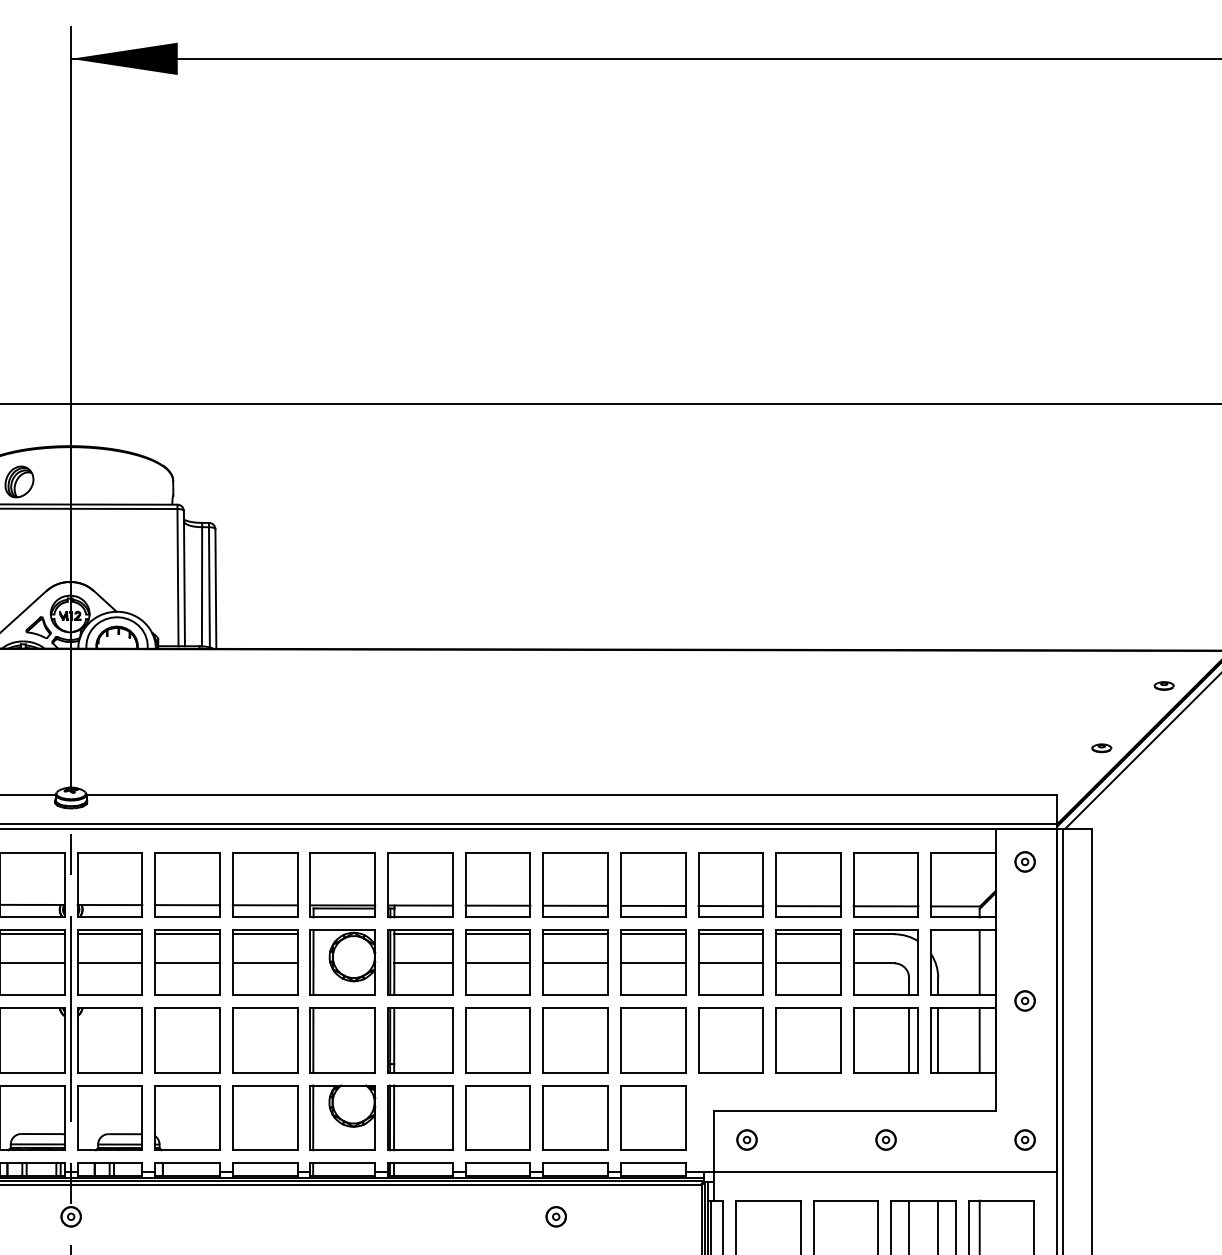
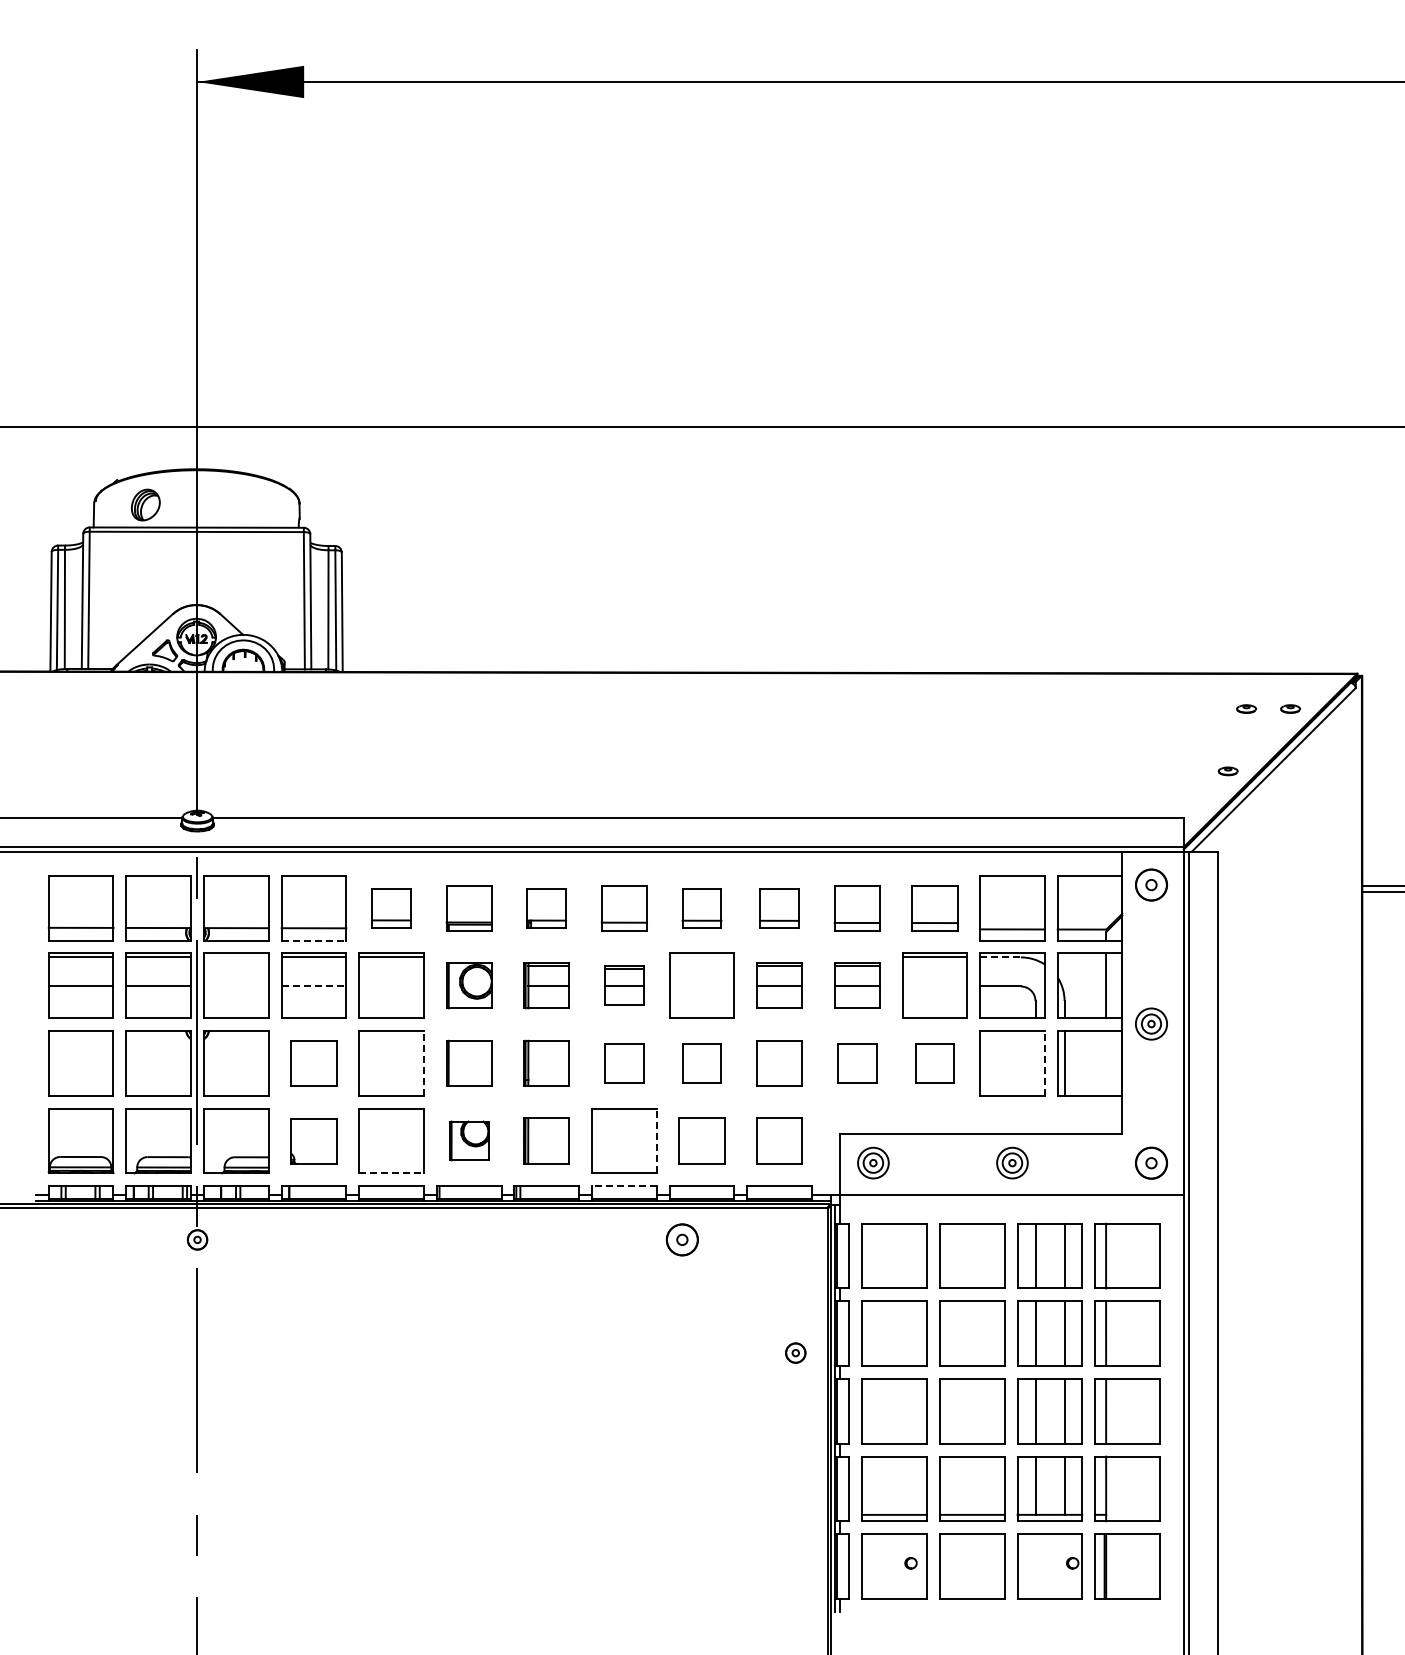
part: (1120, 685) -> (1246, 708), added
part: (1025, 861) -> (1151, 884), size x1.6
part: (265, 885) -> (391, 908), size x0.6
part: (343, 885) -> (469, 908), size x0.7
part: (420, 885) -> (546, 908), size x0.6
part: (498, 885) -> (624, 908), size x0.7
part: (575, 885) -> (701, 908), size x0.6
part: (653, 885) -> (779, 908), size x0.6
part: (731, 885) -> (857, 908), size x0.7
part: (808, 885) -> (934, 908), size x0.7
line: (188, 917) -> (314, 940), solid -> dashed
line: (110, 934) -> (236, 957), removed
line: (575, 934) -> (701, 957), removed
line: (875, 934) -> (1001, 957), solid -> dashed
part: (343, 962) -> (469, 985), size x0.7
part: (420, 962) -> (546, 985), size x0.7
part: (498, 962) -> (624, 985), size x0.6
part: (653, 962) -> (779, 985), size x0.7
part: (731, 962) -> (857, 985), size x0.7
line: (110, 963) -> (236, 986), removed
line: (188, 963) -> (314, 986), solid -> dashed
line: (265, 963) -> (391, 986), removed
line: (575, 963) -> (701, 986), removed
line: (808, 963) -> (934, 986), removed
circle: (1025, 1000) -> (1151, 1023), size x1.6
line: (297, 1039) -> (423, 1062), solid -> dashed
line: (918, 1039) -> (1044, 1062), solid -> dashed
part: (187, 1040) -> (313, 1063), size x0.7
part: (343, 1040) -> (469, 1063), size x0.7
part: (420, 1040) -> (546, 1063), size x0.7
part: (498, 1040) -> (624, 1063), size x0.6
part: (575, 1040) -> (701, 1063), size x0.6
part: (653, 1040) -> (779, 1063), size x0.7
part: (731, 1040) -> (857, 1063), size x0.6
part: (808, 1040) -> (934, 1063), size x0.6
line: (909, 1040) -> (1035, 1063), removed
line: (980, 1040) -> (1106, 1063), removed
part: (343, 1117) -> (469, 1140), size x0.6
part: (420, 1117) -> (546, 1140), size x0.7
line: (530, 1117) -> (656, 1140), solid -> dashed
part: (575, 1117) -> (701, 1140), size x0.7
part: (653, 1117) -> (779, 1140), size x0.7
part: (187, 1118) -> (313, 1141), size x0.7
circle: (747, 1139) -> (873, 1162), size x1.6
circle: (886, 1139) -> (1012, 1162), size x1.6
part: (1025, 1139) -> (1151, 1162), size x1.6
line: (266, 1150) -> (392, 1173), solid -> dashed
line: (497, 1163) -> (623, 1186), solid -> dashed
part: (556, 1216) -> (682, 1239), size x1.6

